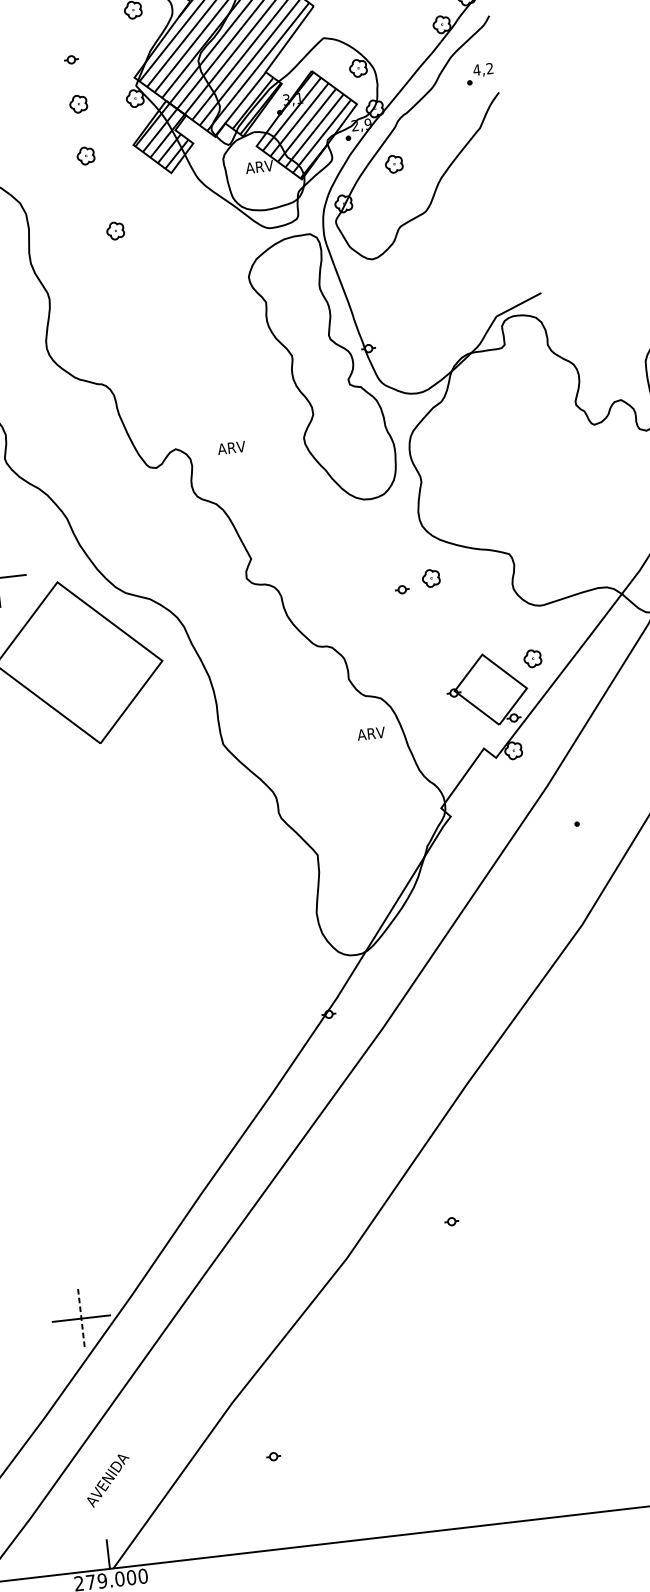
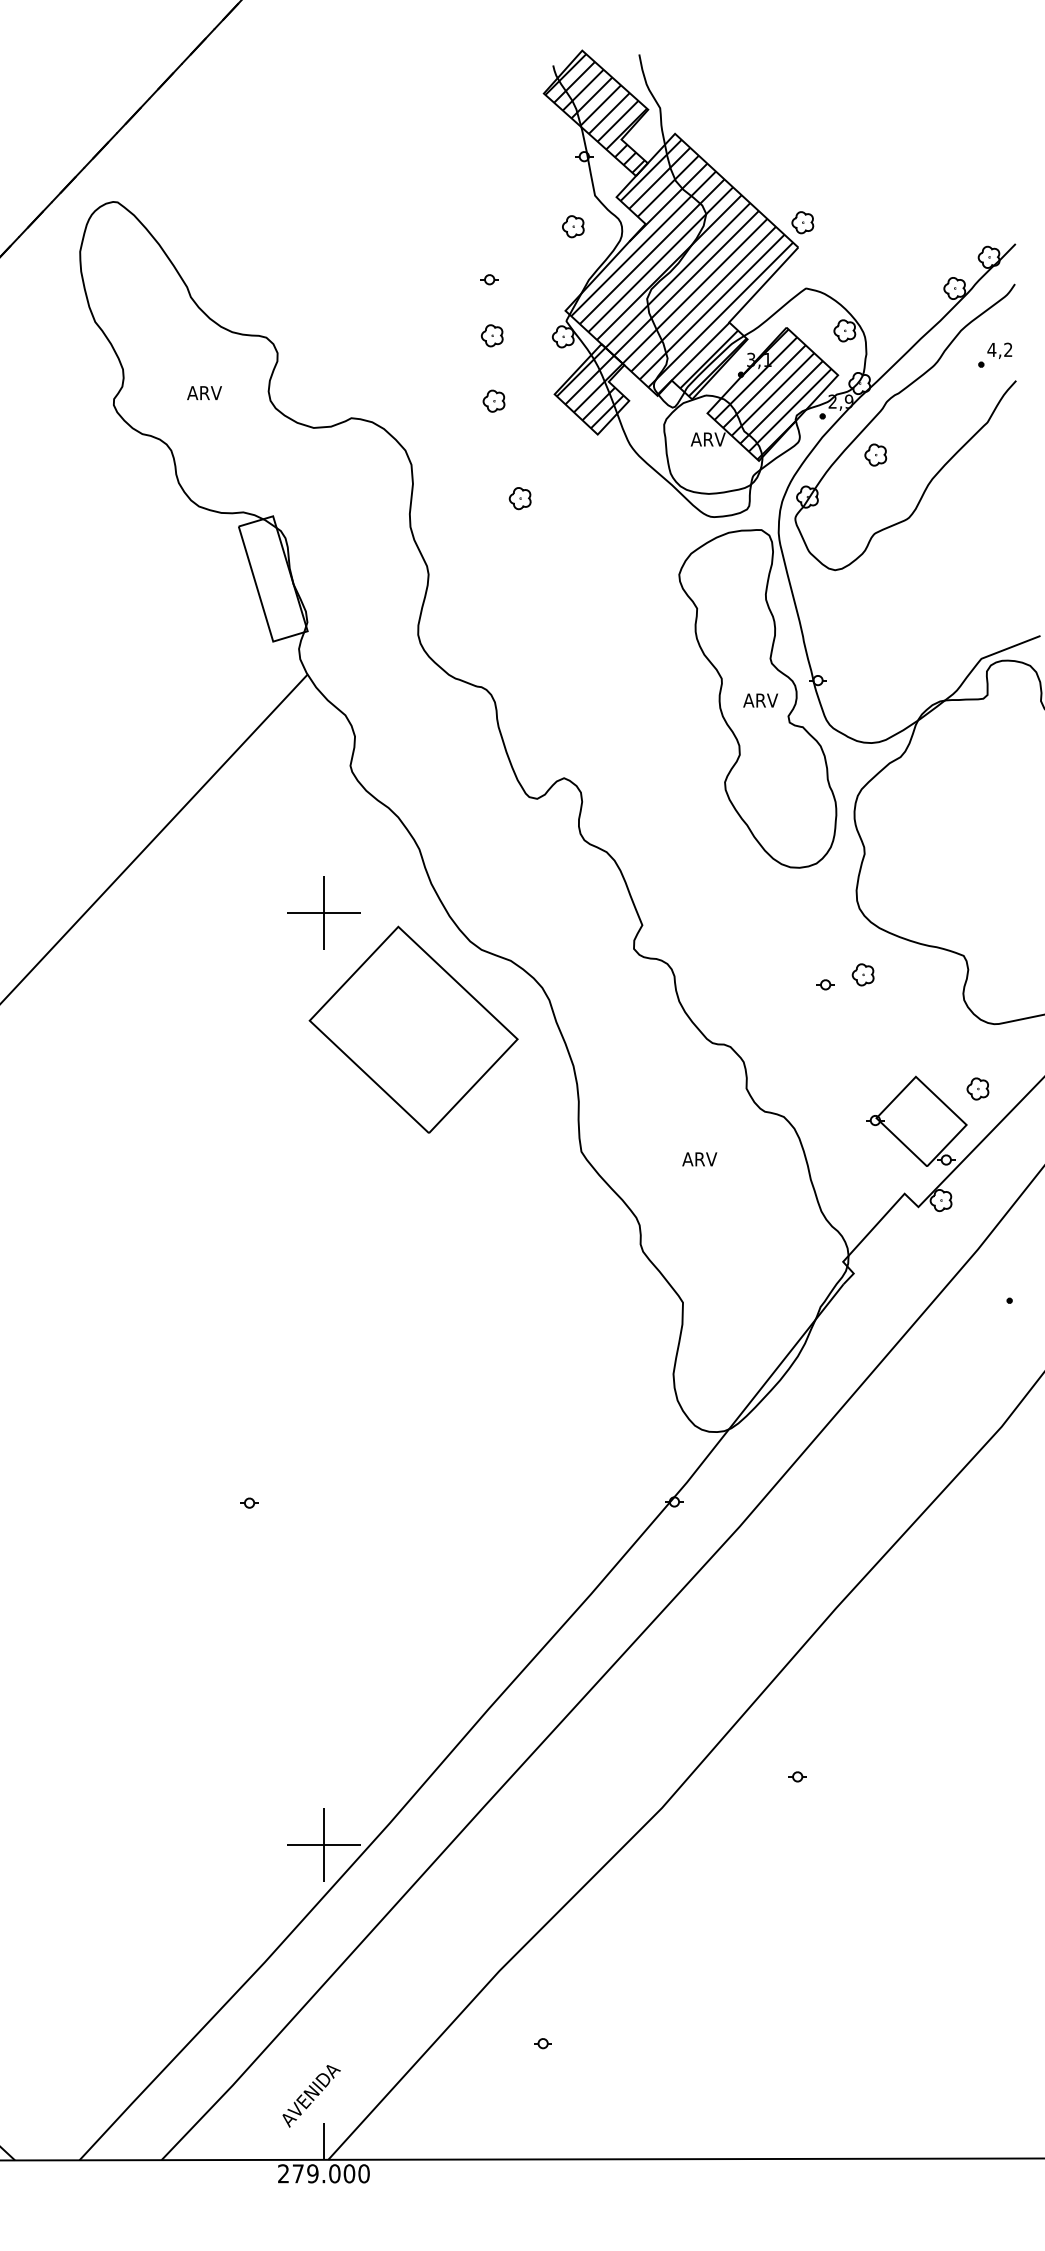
text: (231, 447) -> (760, 700), moved
text: (371, 733) -> (699, 1159), moved
line: (81, 1319) -> (323, 1845), dashed -> solid
text: (108, 1481) -> (311, 2096), moved

